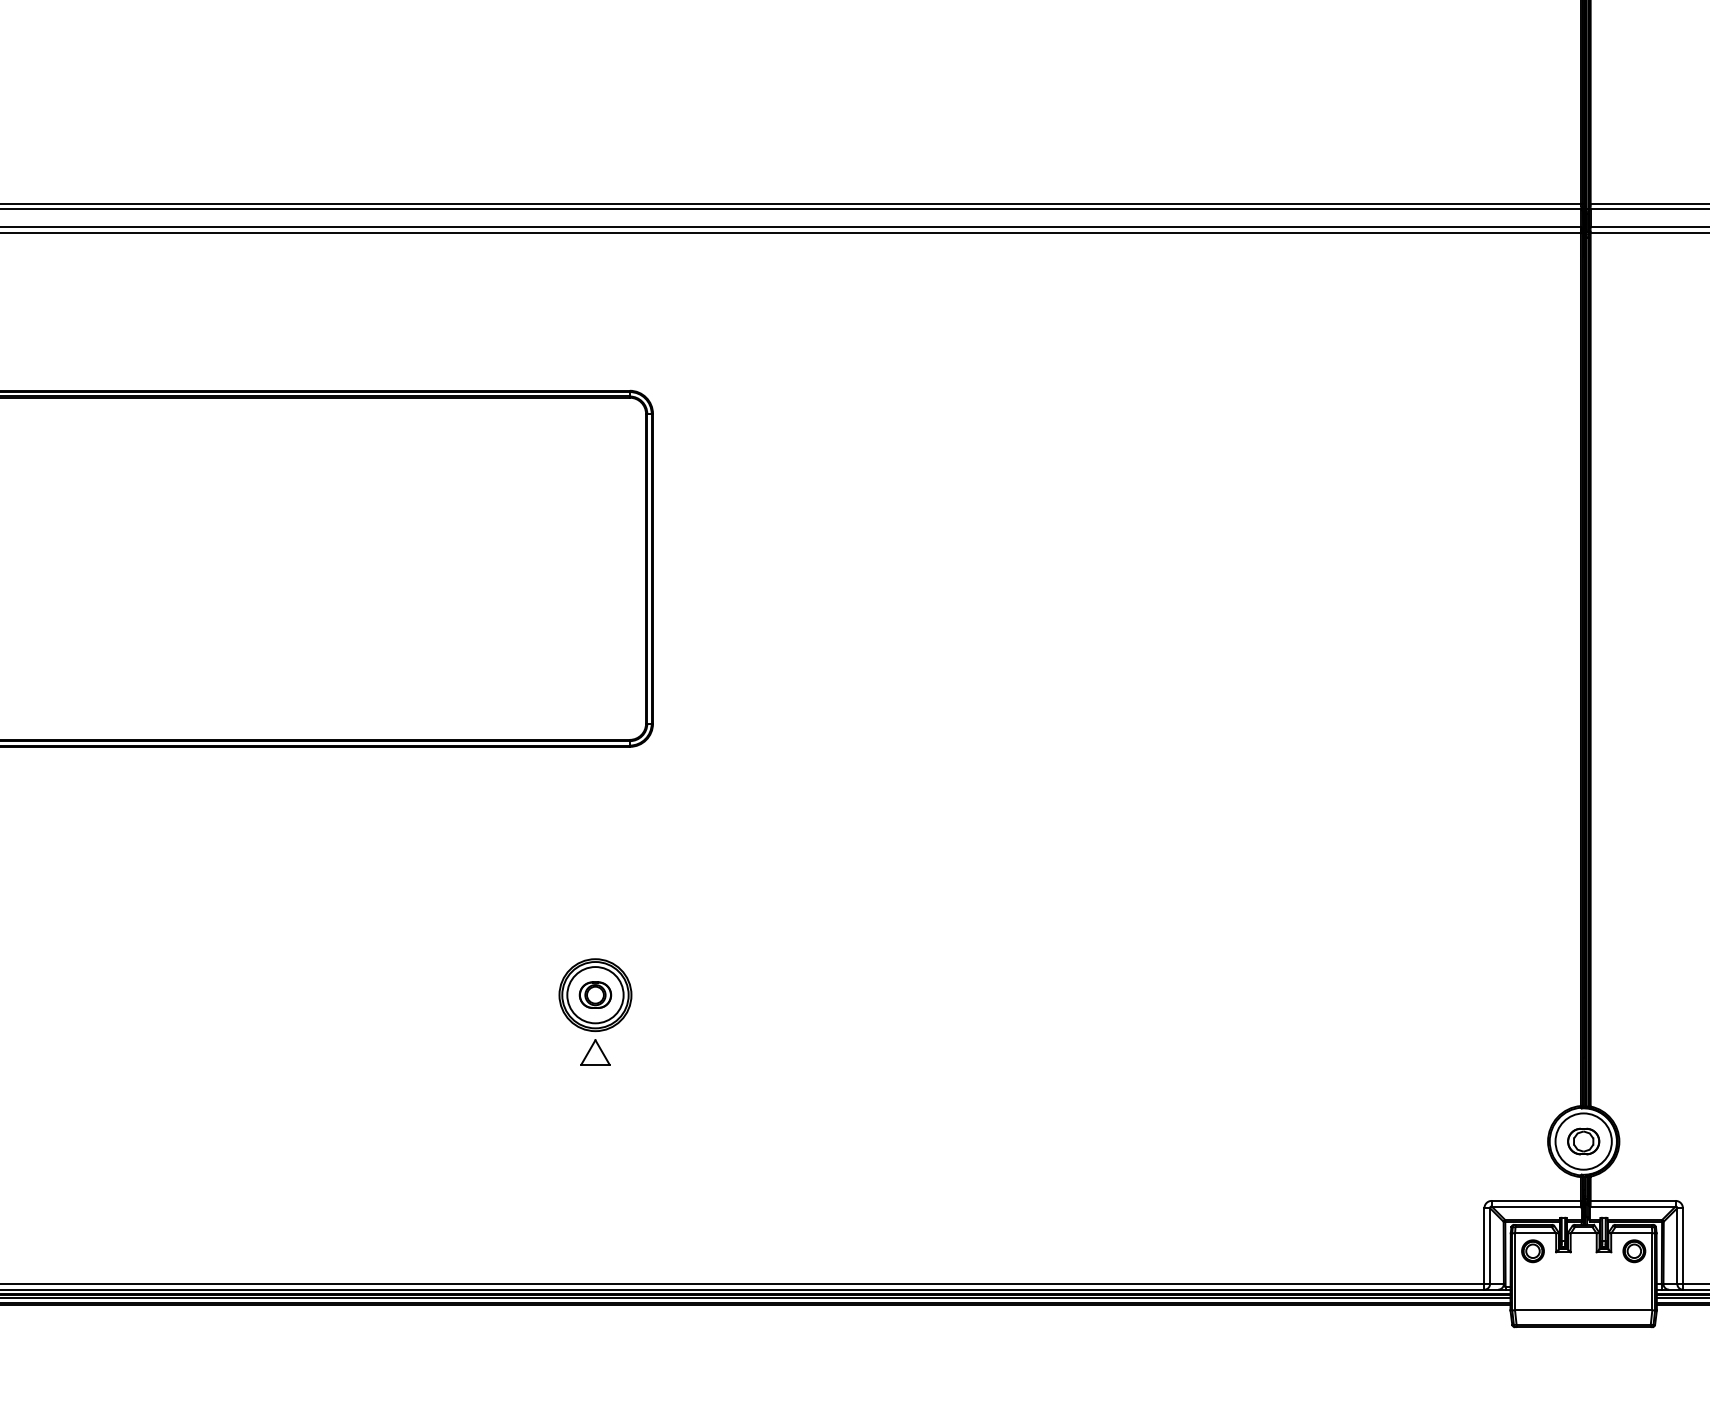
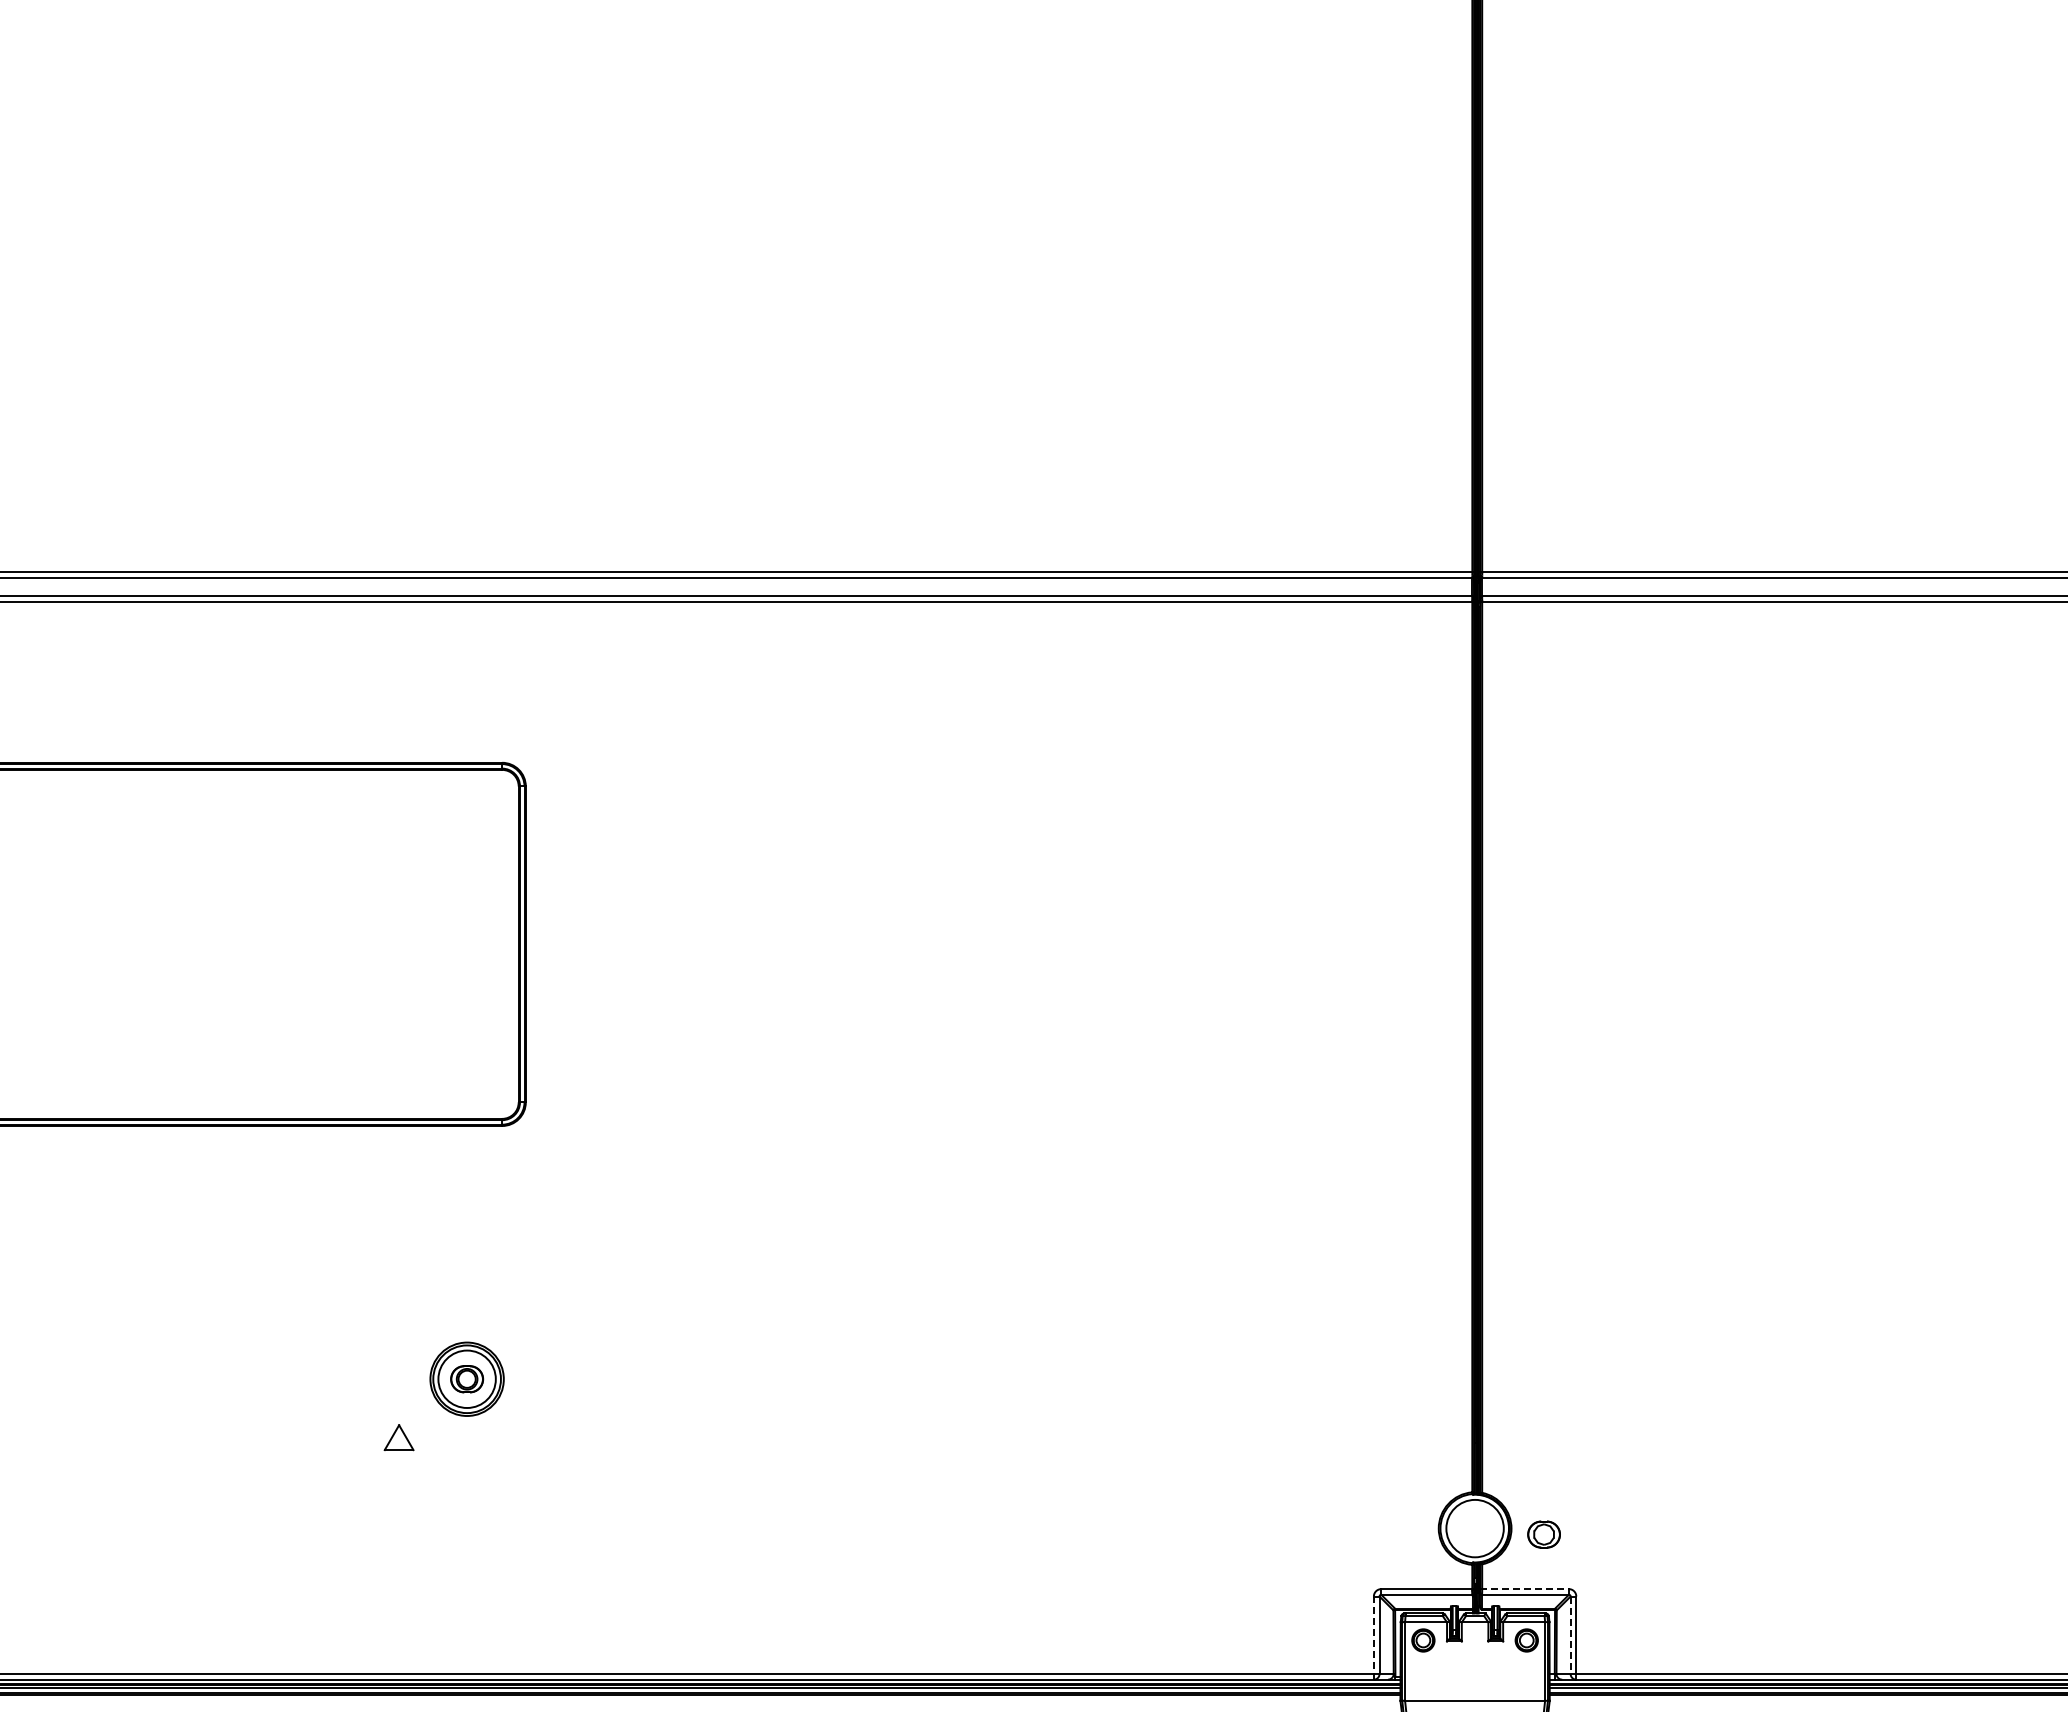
part: (594, 1052) -> (398, 1437), moved
part: (1583, 1141) -> (1543, 1534), moved
line: (1633, 1201) -> (1525, 1589), solid -> dashed
line: (1677, 1246) -> (1570, 1635), solid -> dashed
line: (1484, 1249) -> (1373, 1638), solid -> dashed

